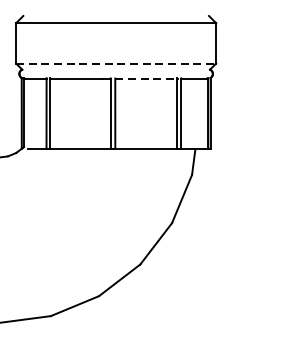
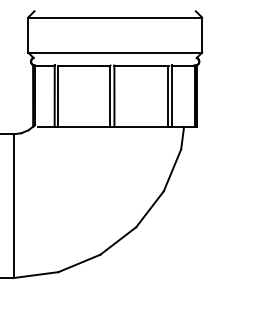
line: (116, 63) -> (115, 52), dashed -> solid
line: (146, 78) -> (141, 65), dashed -> solid

